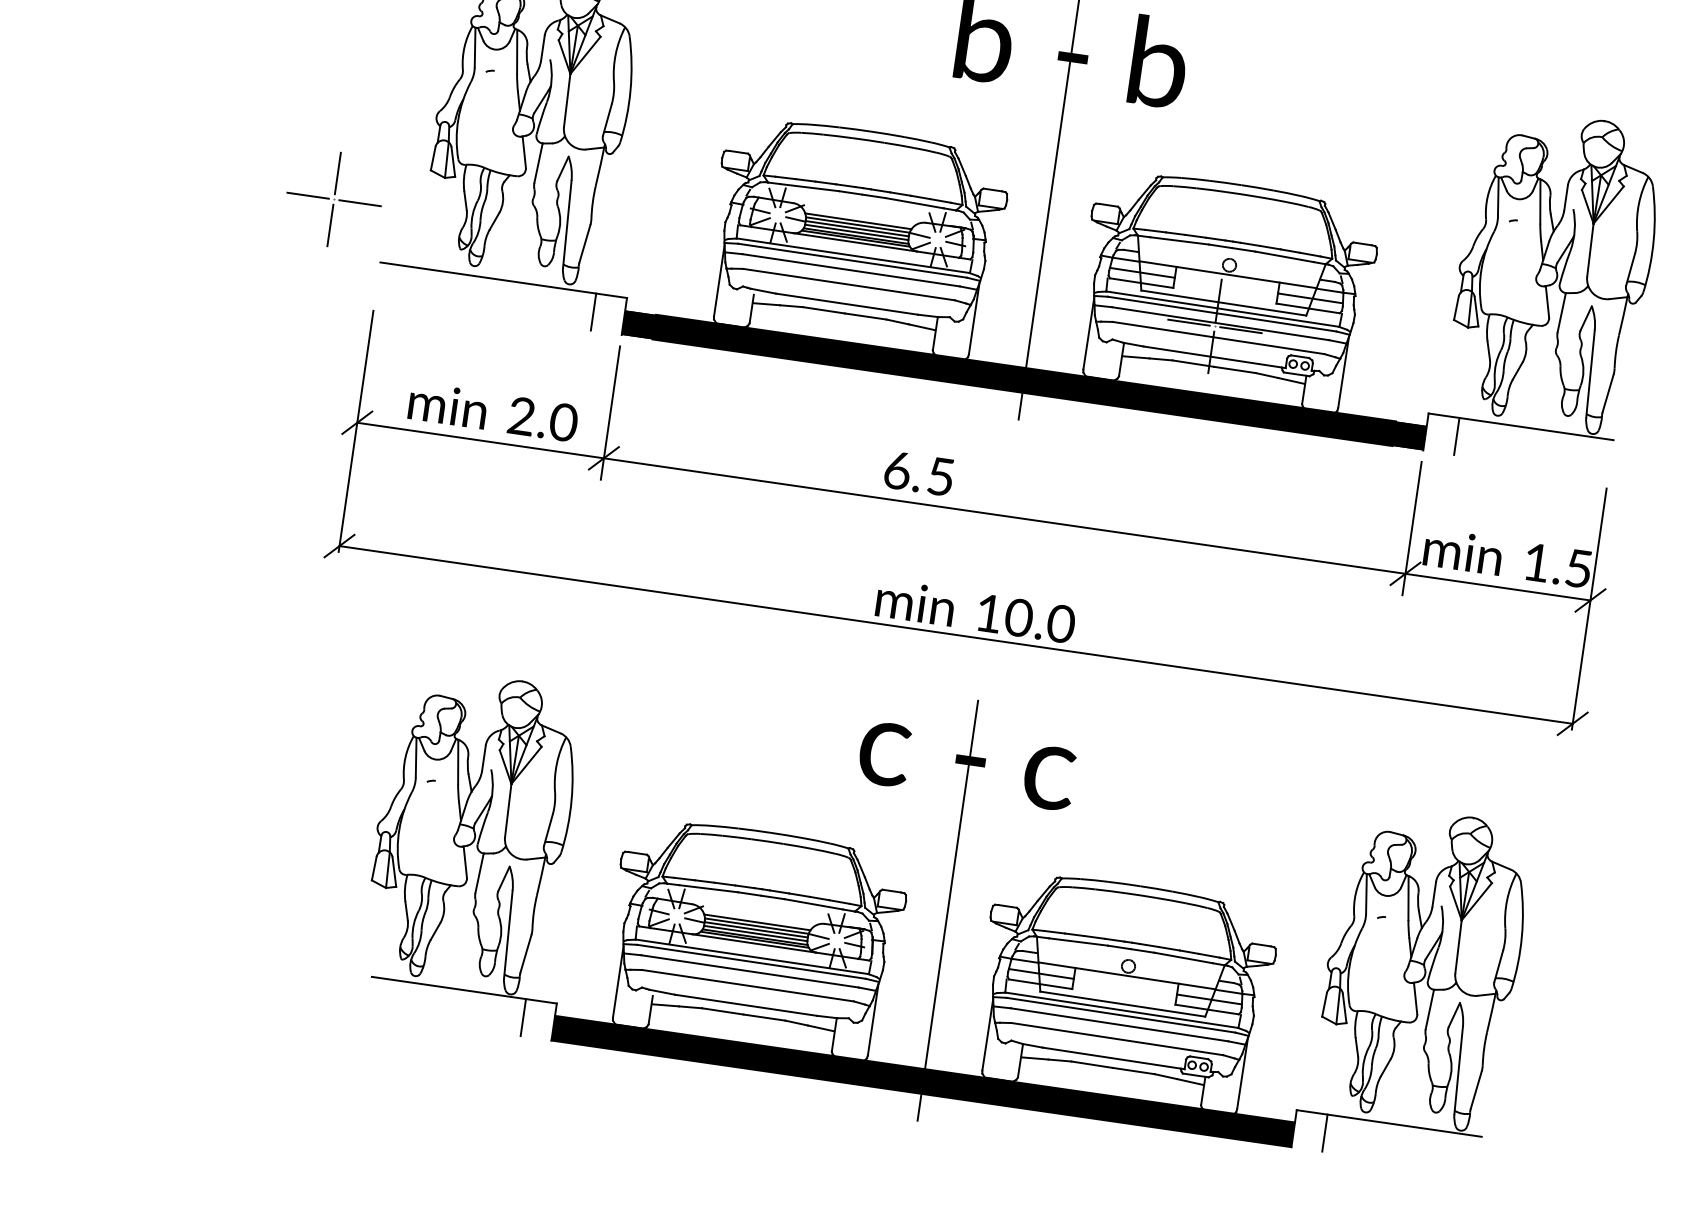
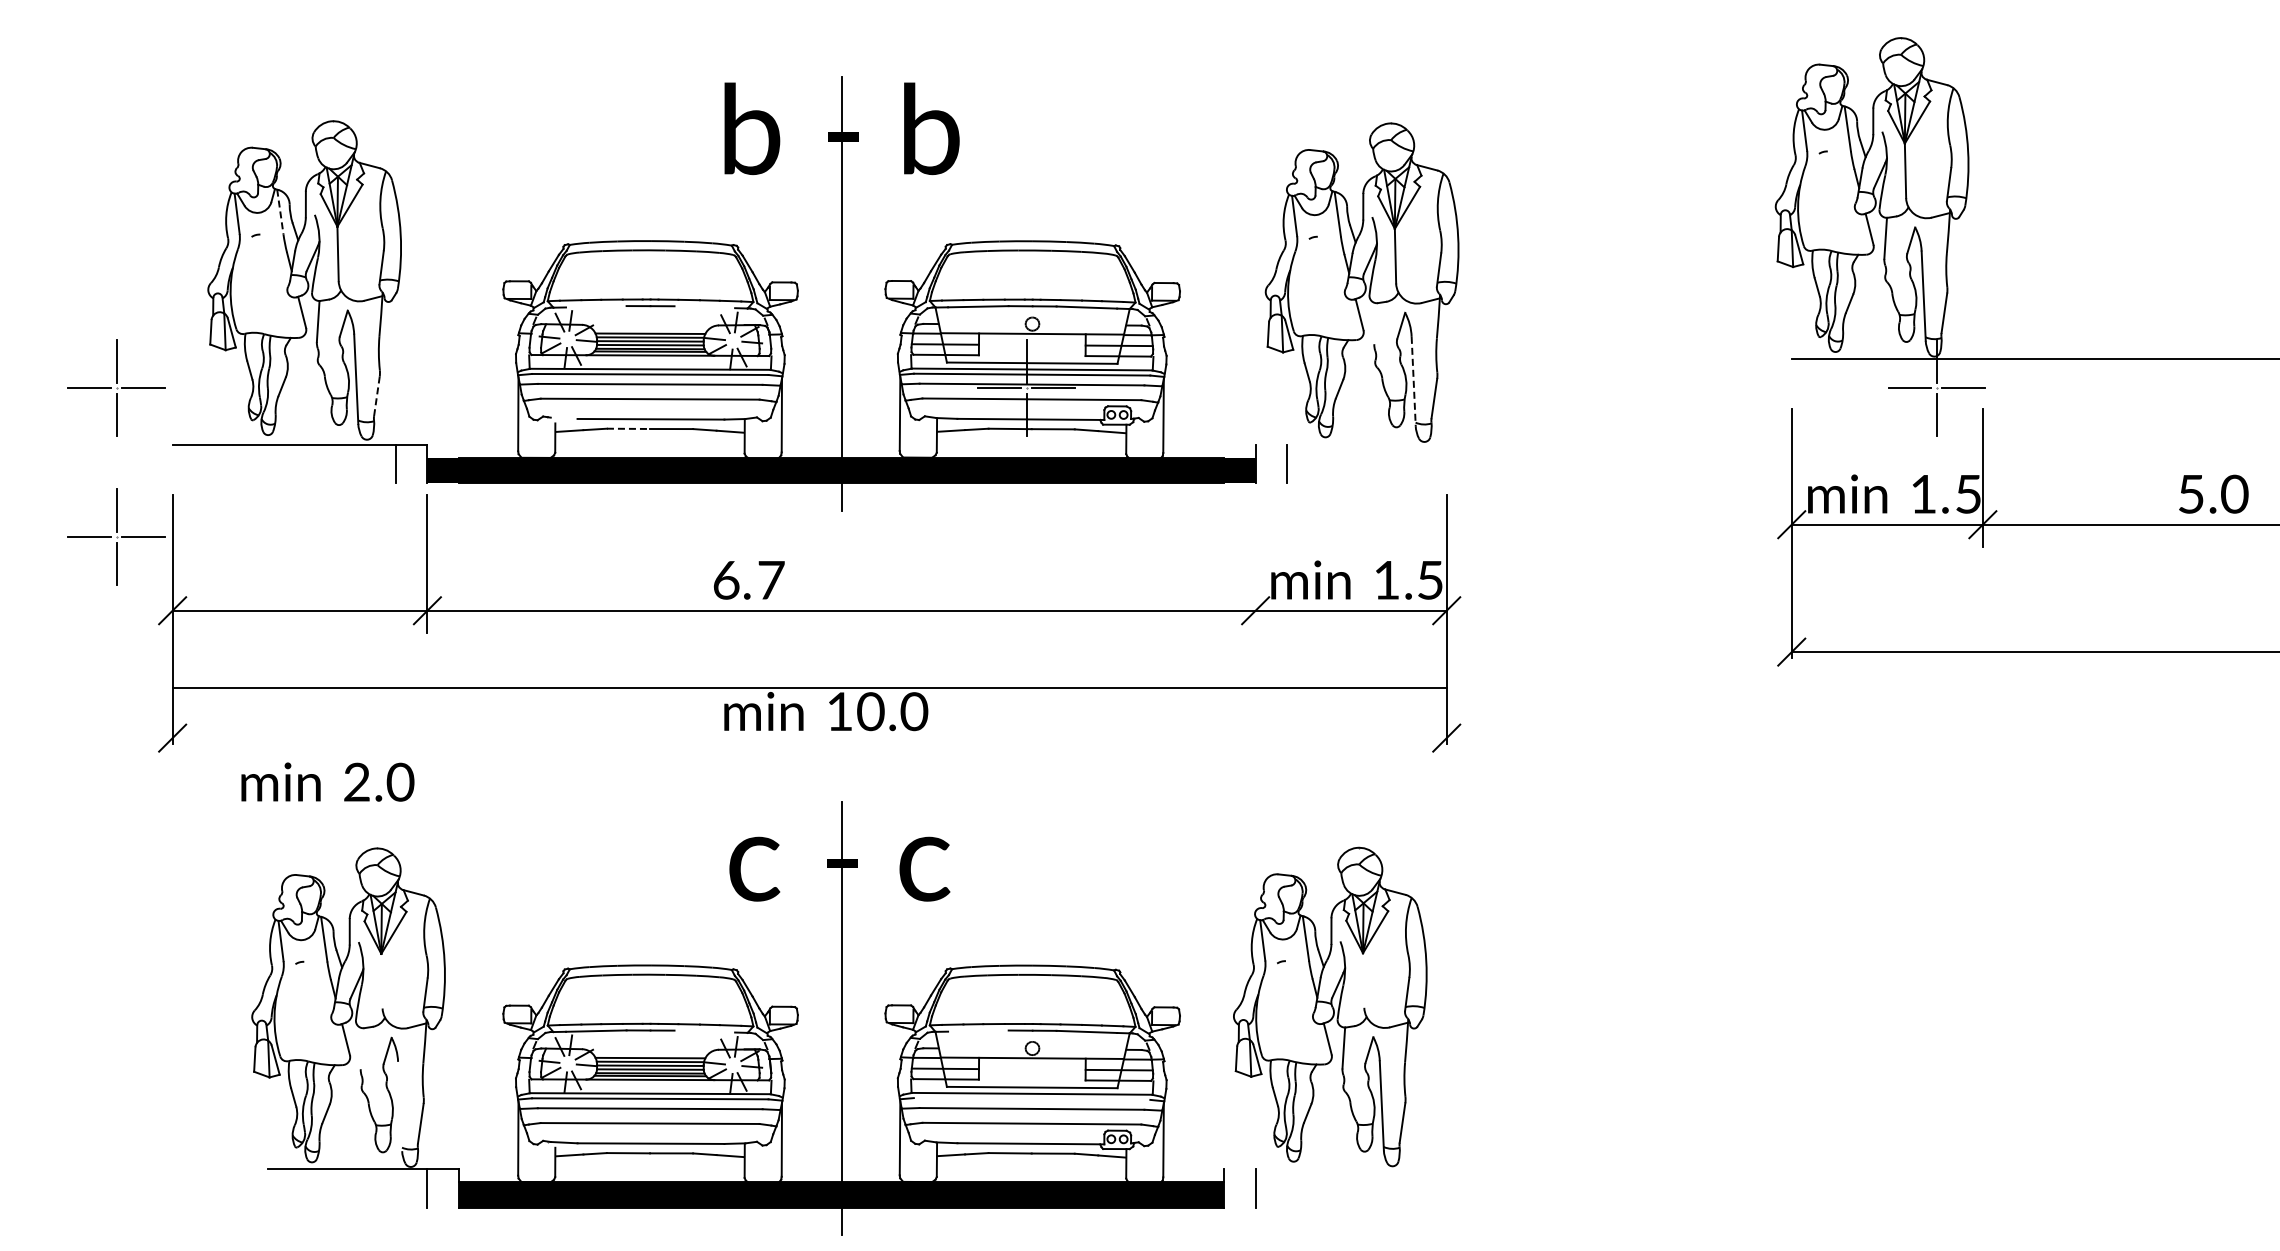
line: (517, 51) -> (280, 211), solid -> dashed
line: (809, 187) -> (596, 306), removed
line: (914, 203) -> (704, 307), removed
line: (584, 243) -> (376, 396), solid -> dashed
line: (762, 290) -> (563, 417), removed
line: (823, 309) -> (628, 428), solid -> dashed
line: (1561, 312) -> (1375, 323), removed
part: (313, 343) -> (116, 536), added
line: (1590, 373) -> (1413, 381), solid -> dashed
text: (493, 411) -> (327, 781), moved
line: (1520, 427) -> (1350, 445), removed
text: (941, 477) -> (771, 580), 5 -> 7
line: (1411, 528) -> (1255, 563), removed
line: (955, 635) -> (809, 688), moved
line: (507, 809) -> (381, 980), removed
line: (479, 872) -> (361, 1048), removed
line: (813, 904) -> (704, 1031), removed
line: (508, 934) -> (400, 1106), removed
line: (1078, 941) -> (978, 1030), removed
line: (1458, 946) -> (1363, 980), removed
line: (1120, 1014) -> (1031, 1098), removed
line: (1388, 1123) -> (1318, 1169), removed

